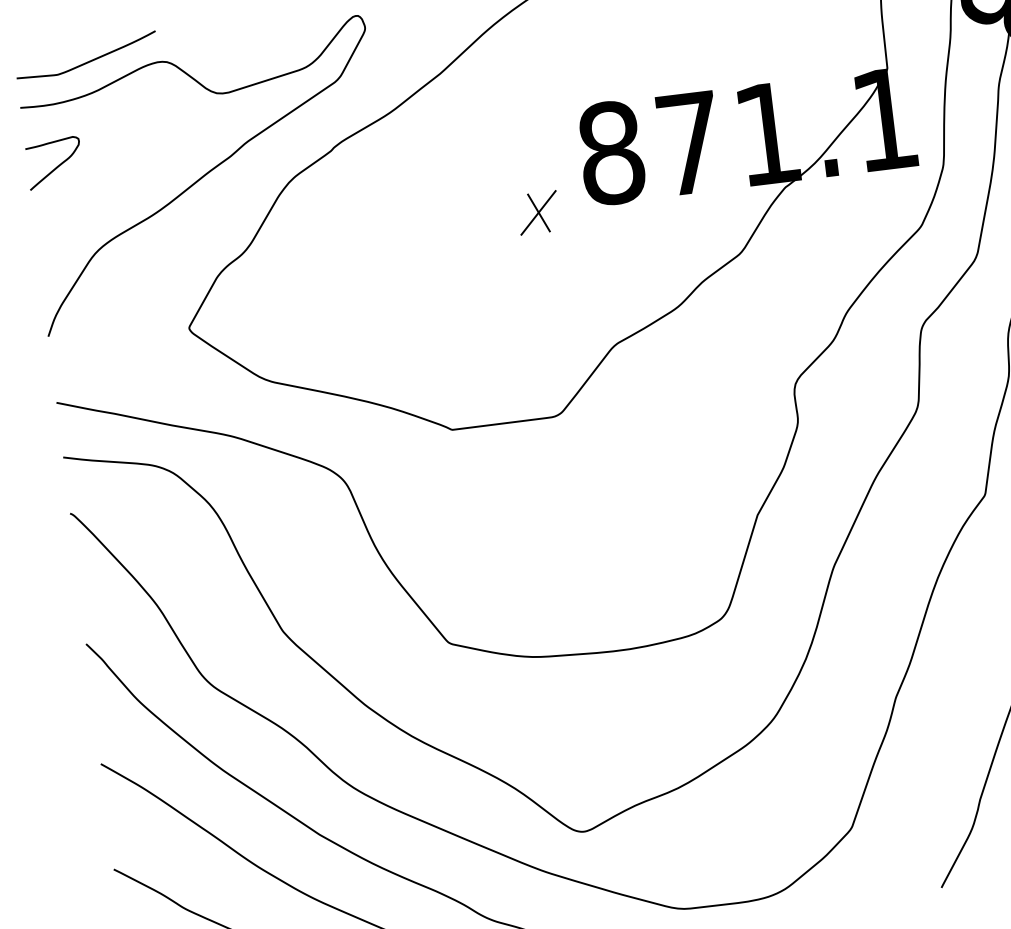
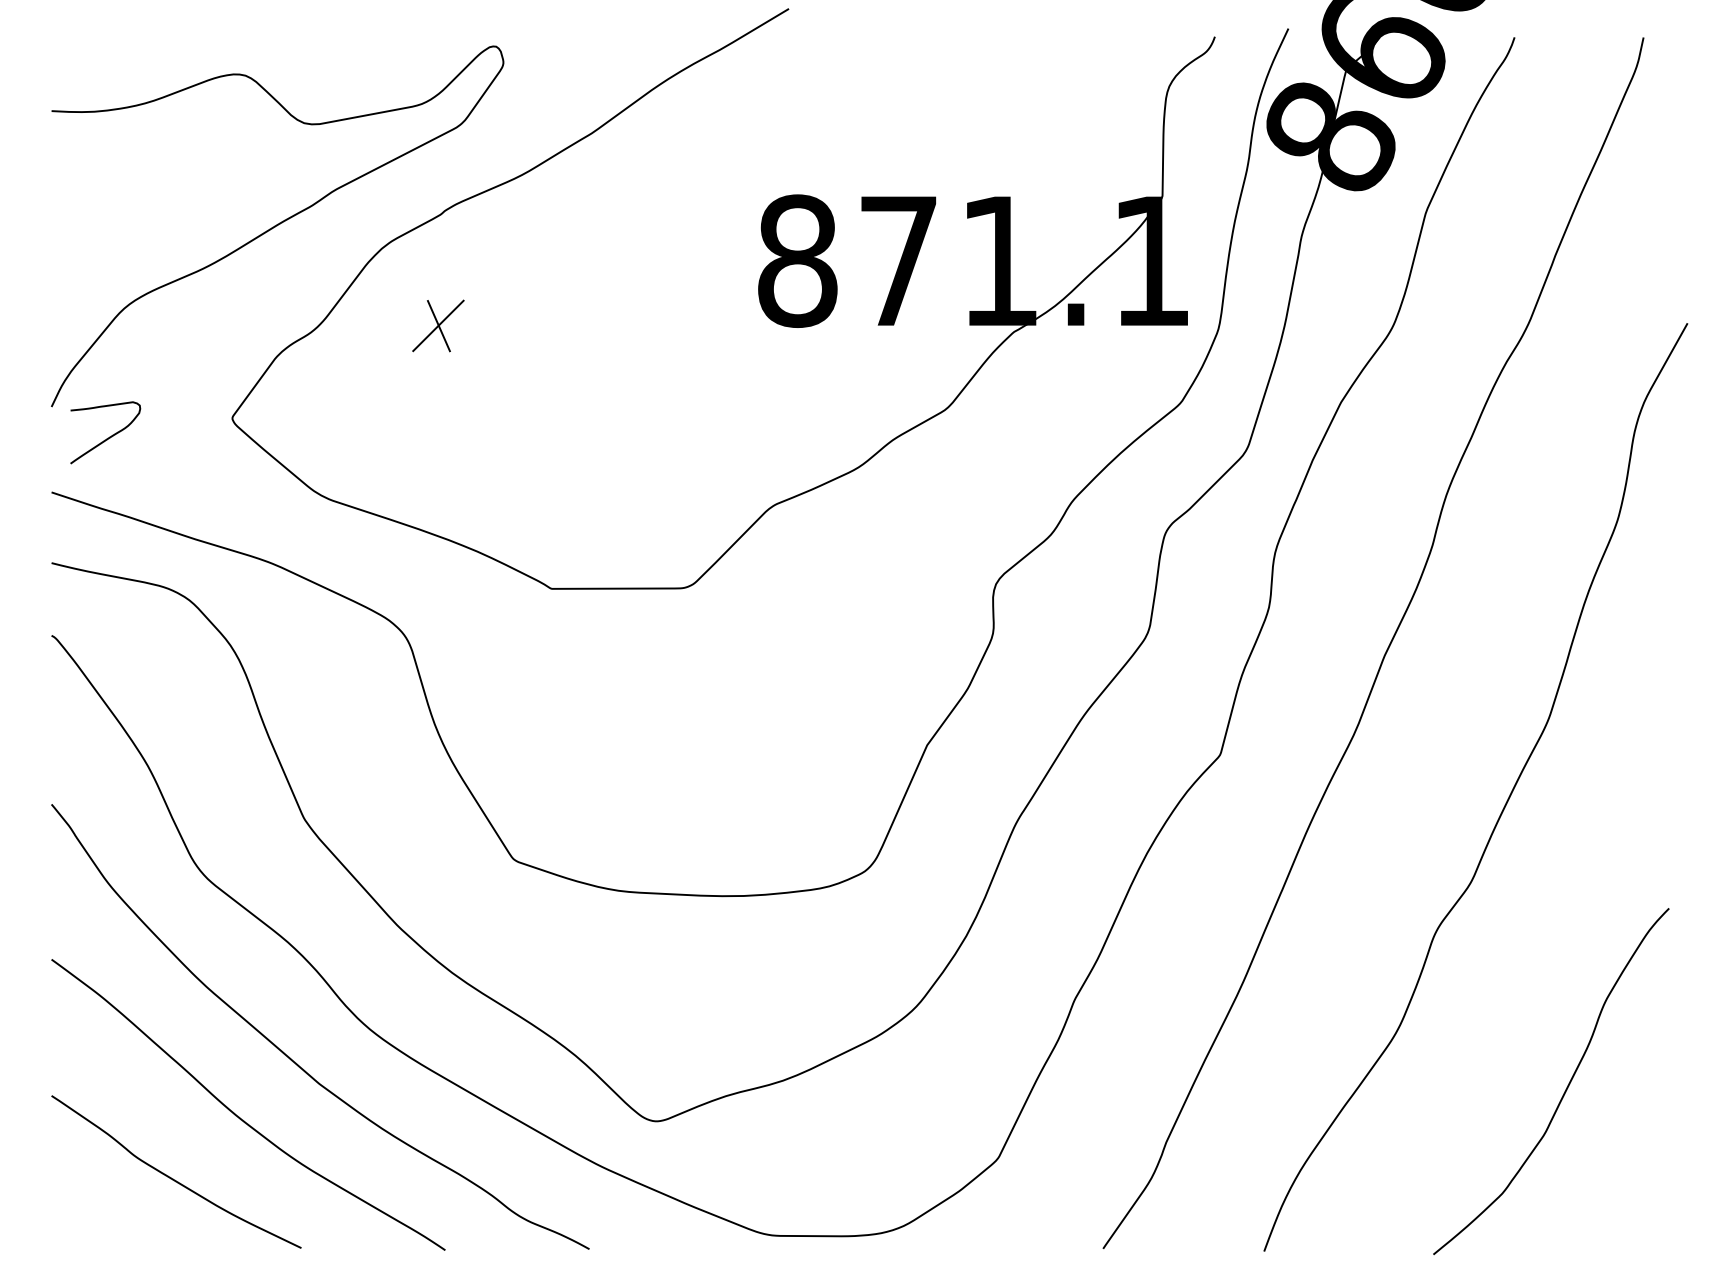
curve: (87, 61) -> (144, 62), removed
curve: (57, 165) -> (109, 436), moved
part: (538, 212) -> (438, 325), moved

